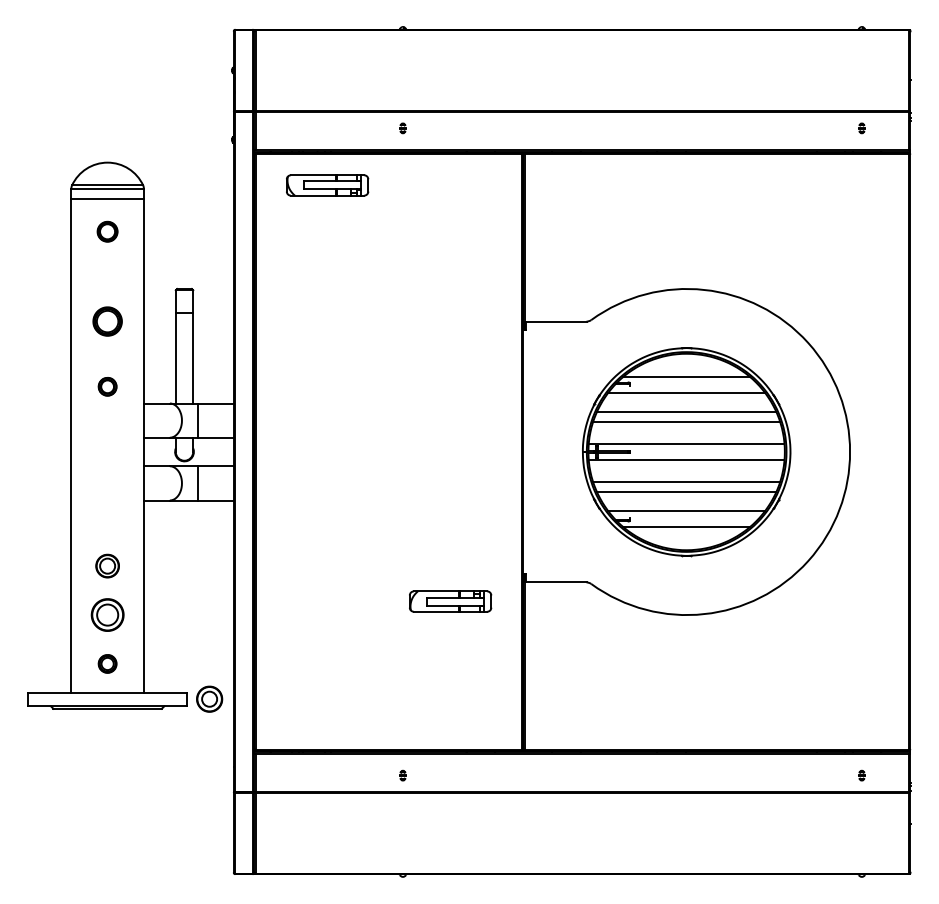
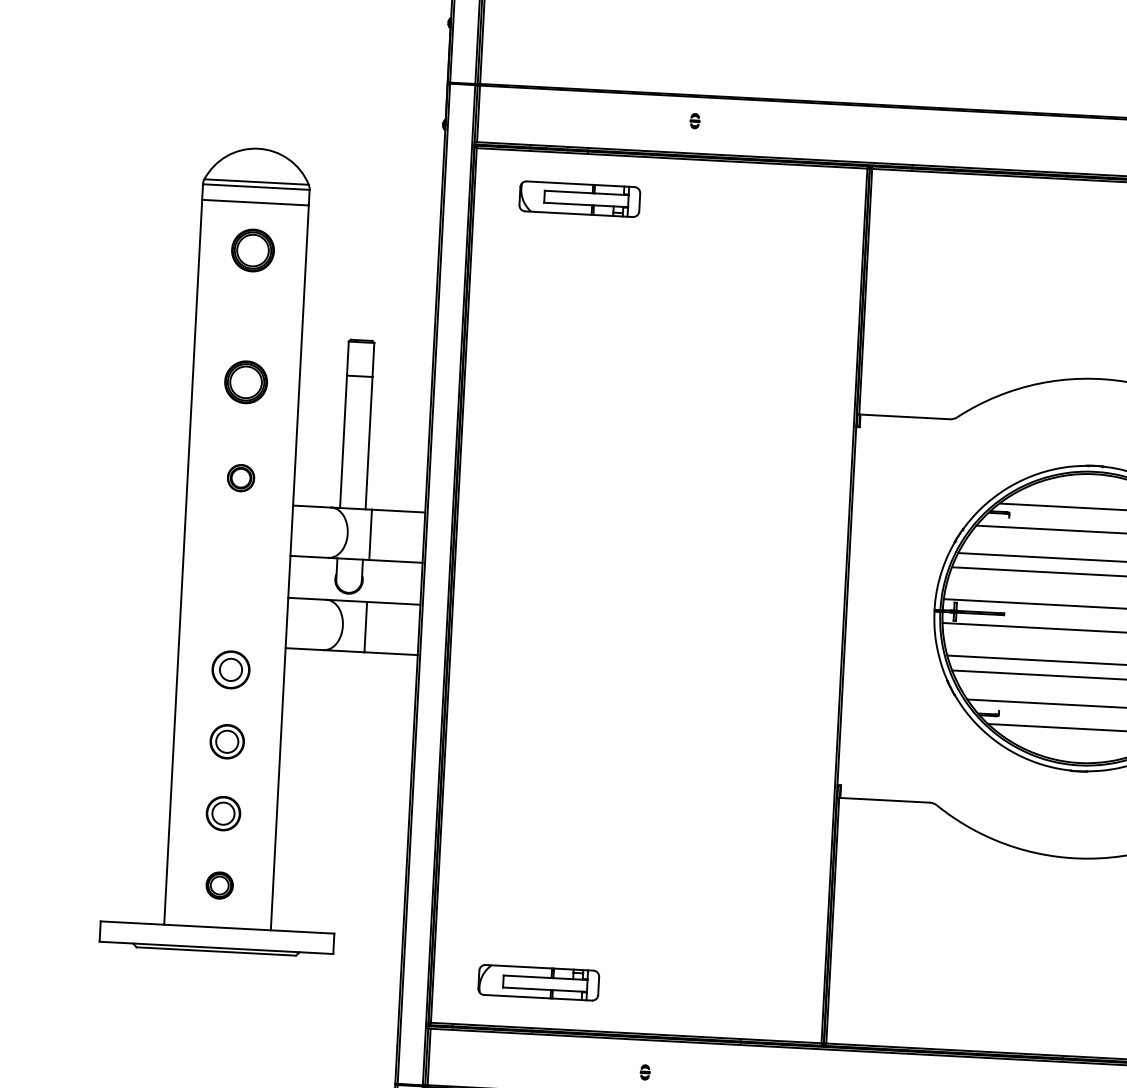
part: (107, 231) -> (252, 249), size x1.43
part: (450, 601) -> (538, 982), moved
part: (107, 614) -> (223, 812), size x0.71
part: (209, 698) -> (230, 668), moved

